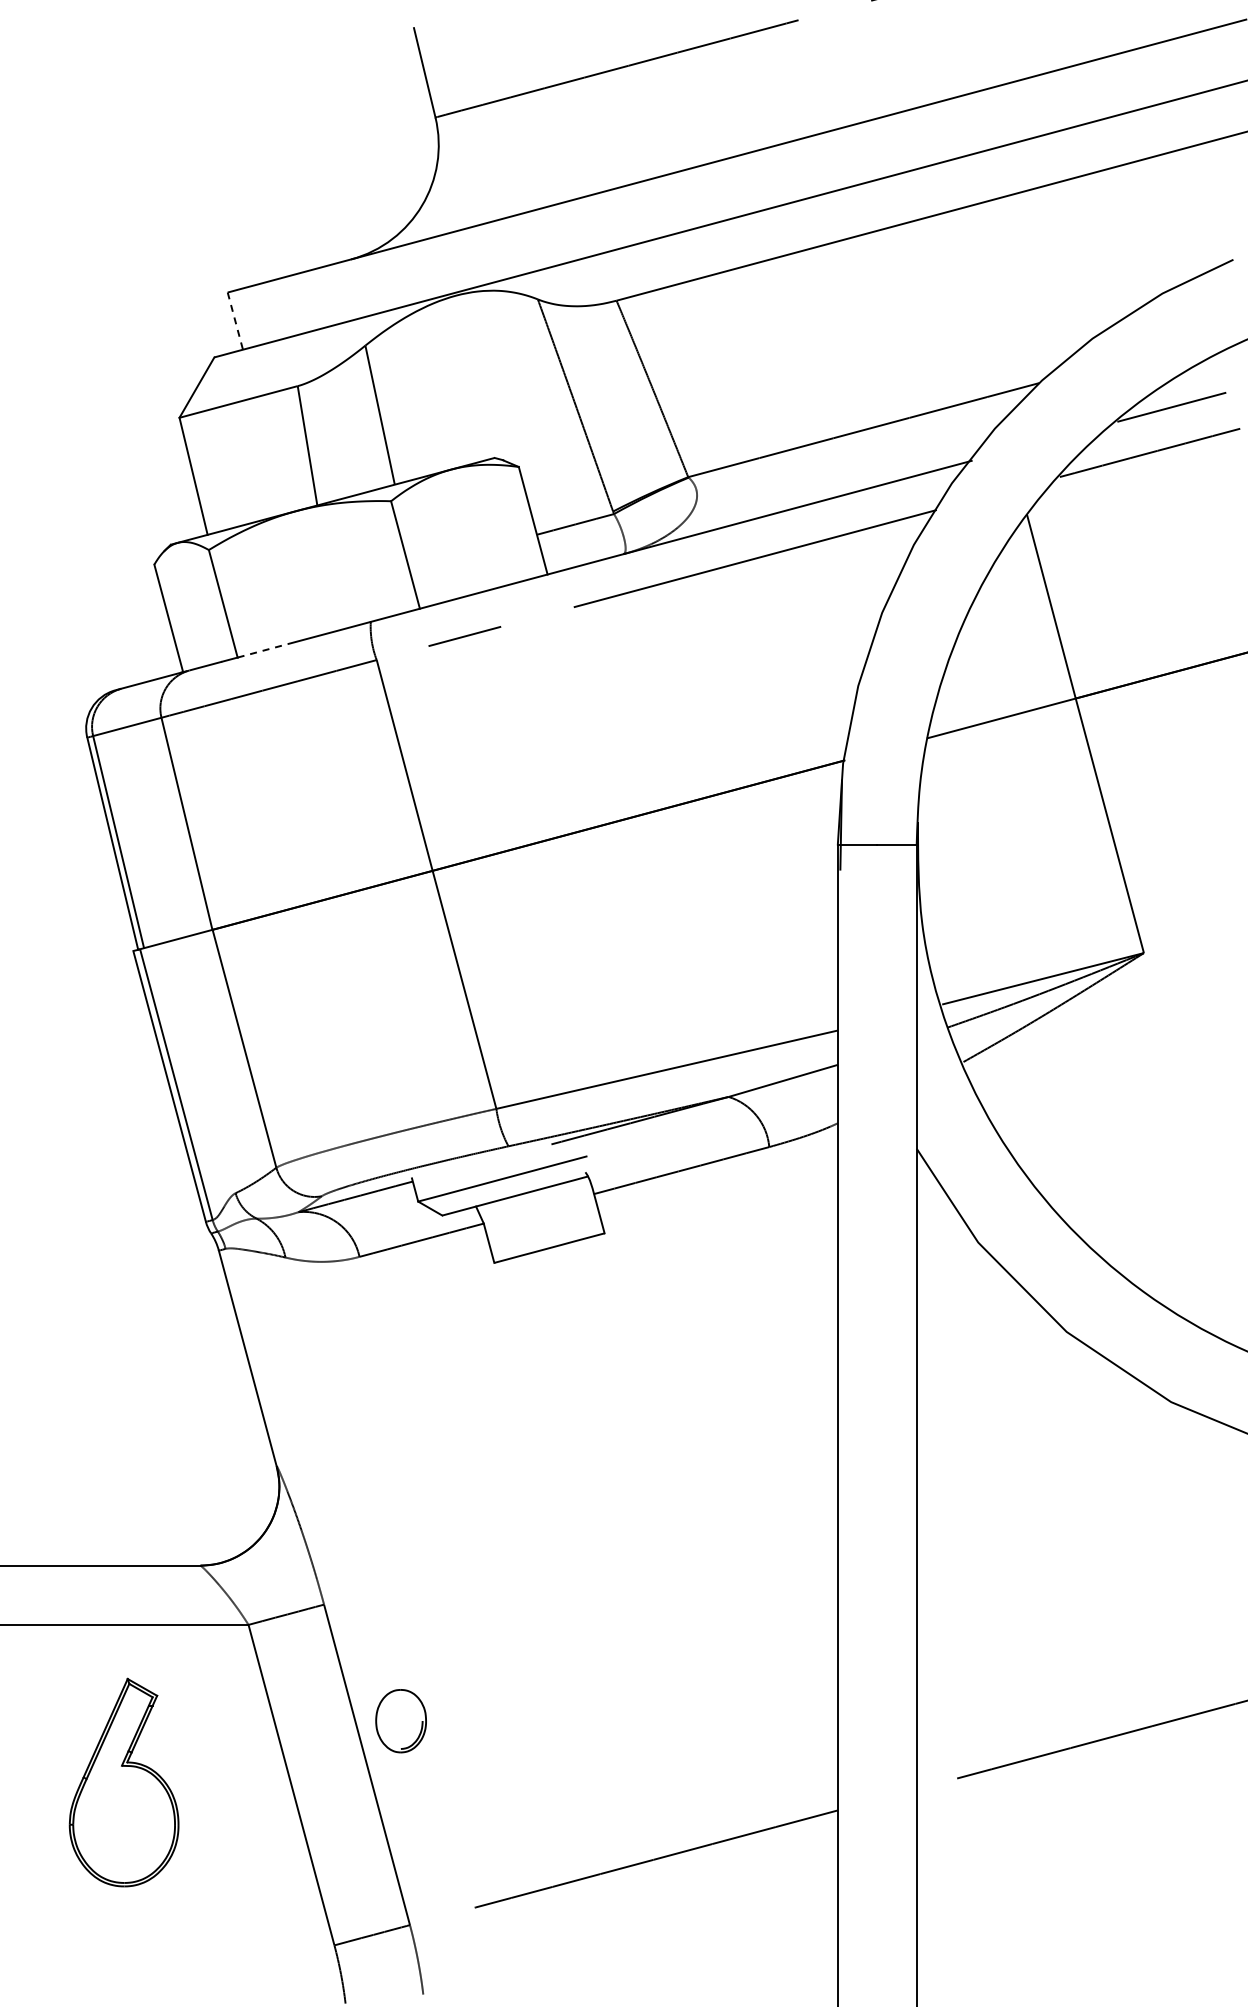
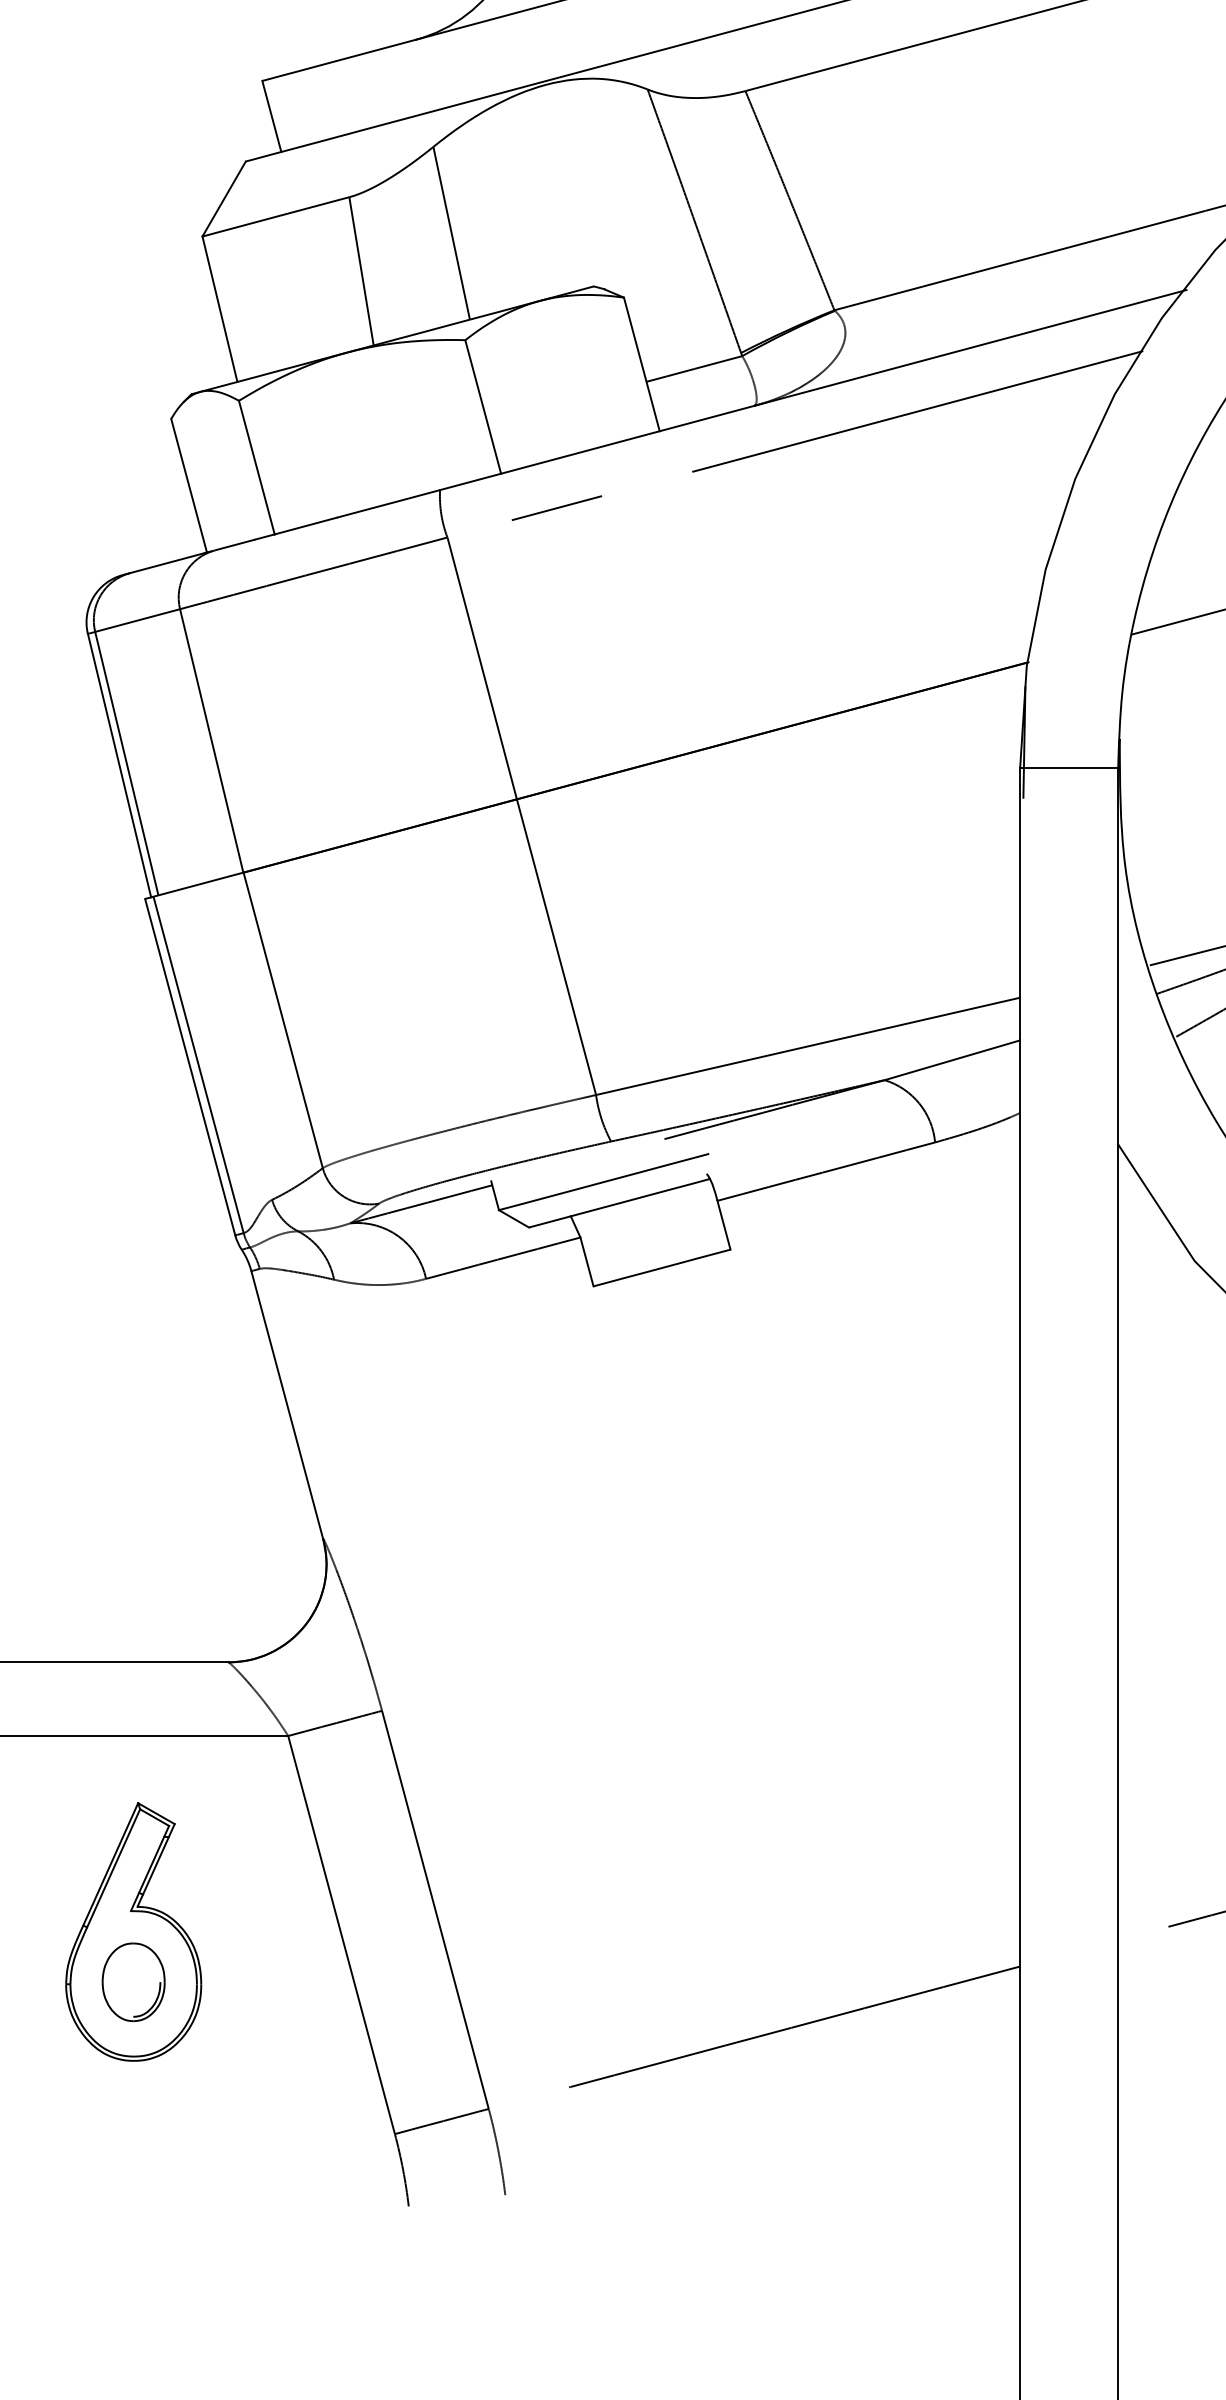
line: (235, 321) -> (272, 116), dashed -> solid
line: (262, 650) -> (305, 525), dashed -> solid
part: (400, 1721) -> (132, 1982), moved

